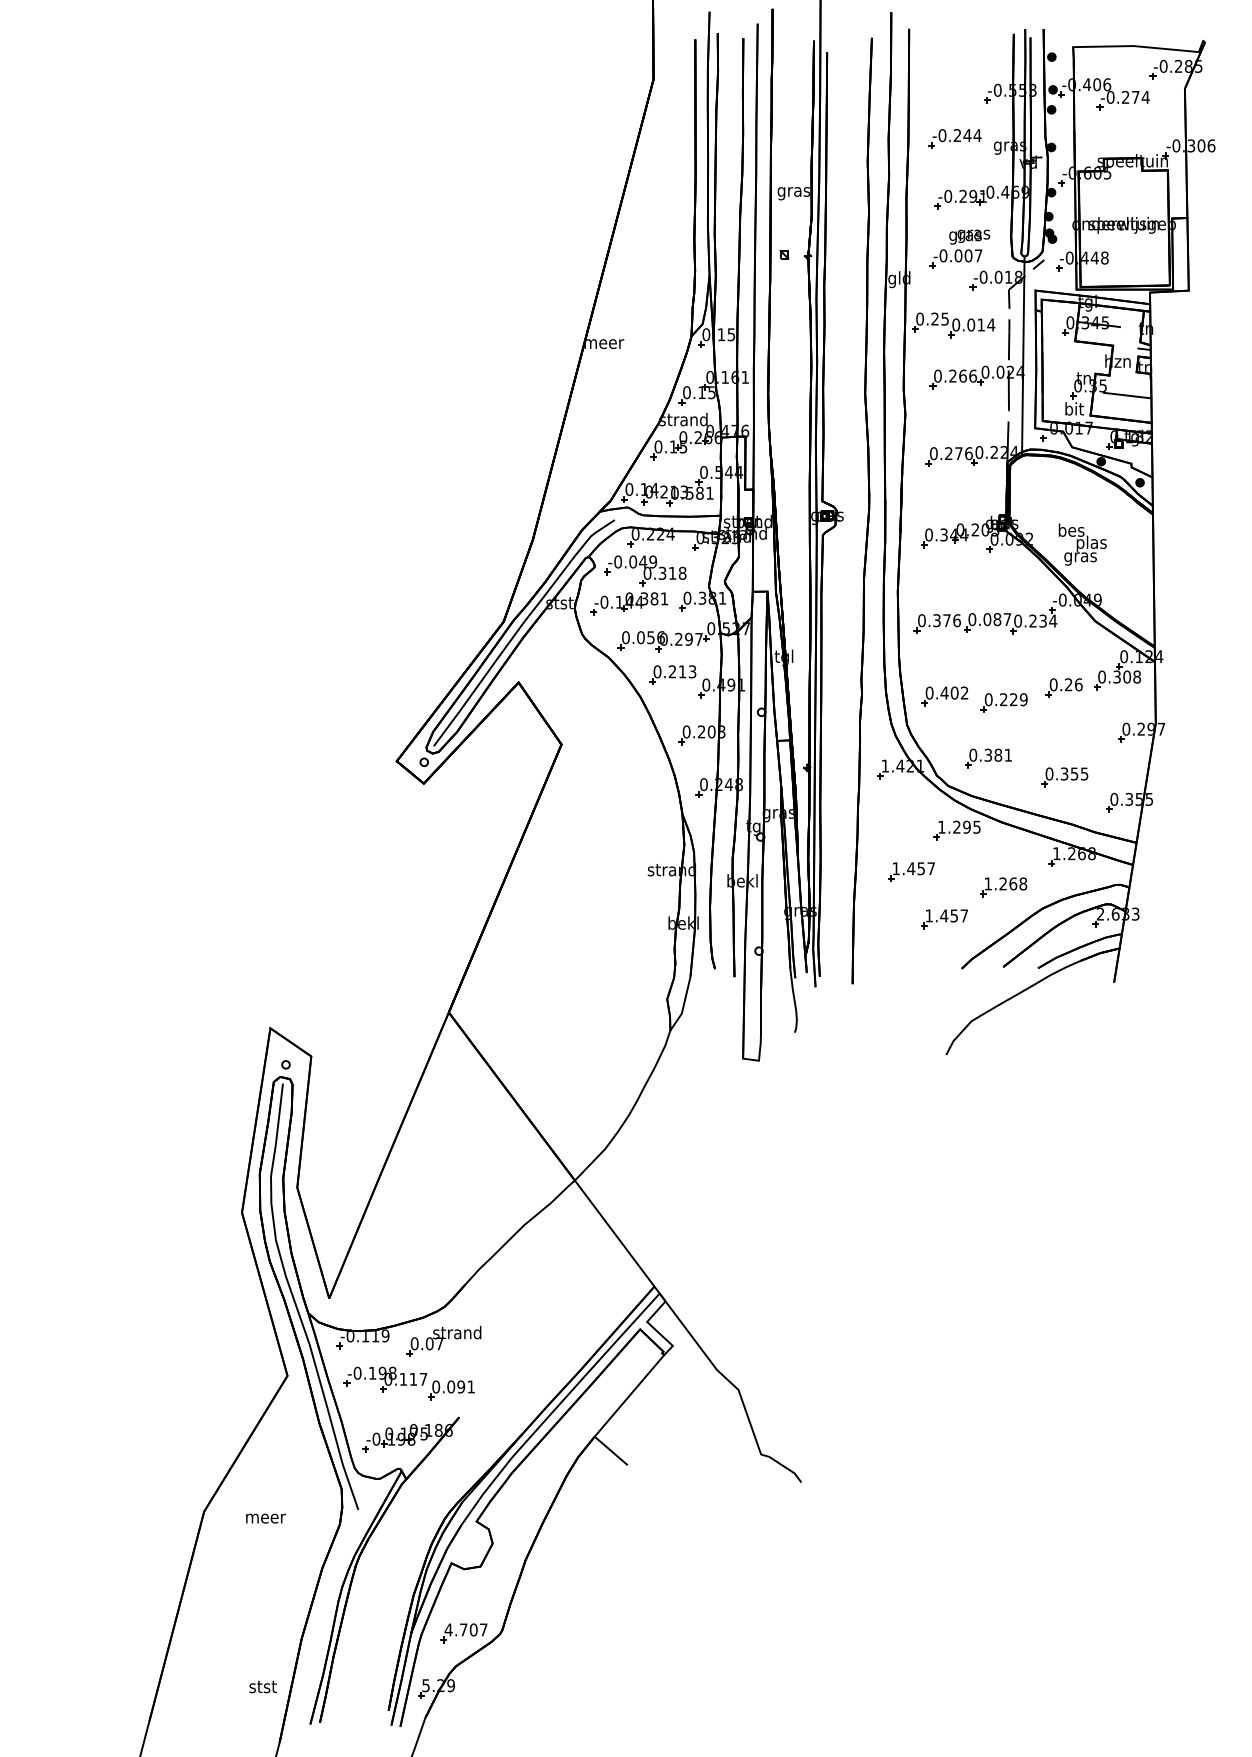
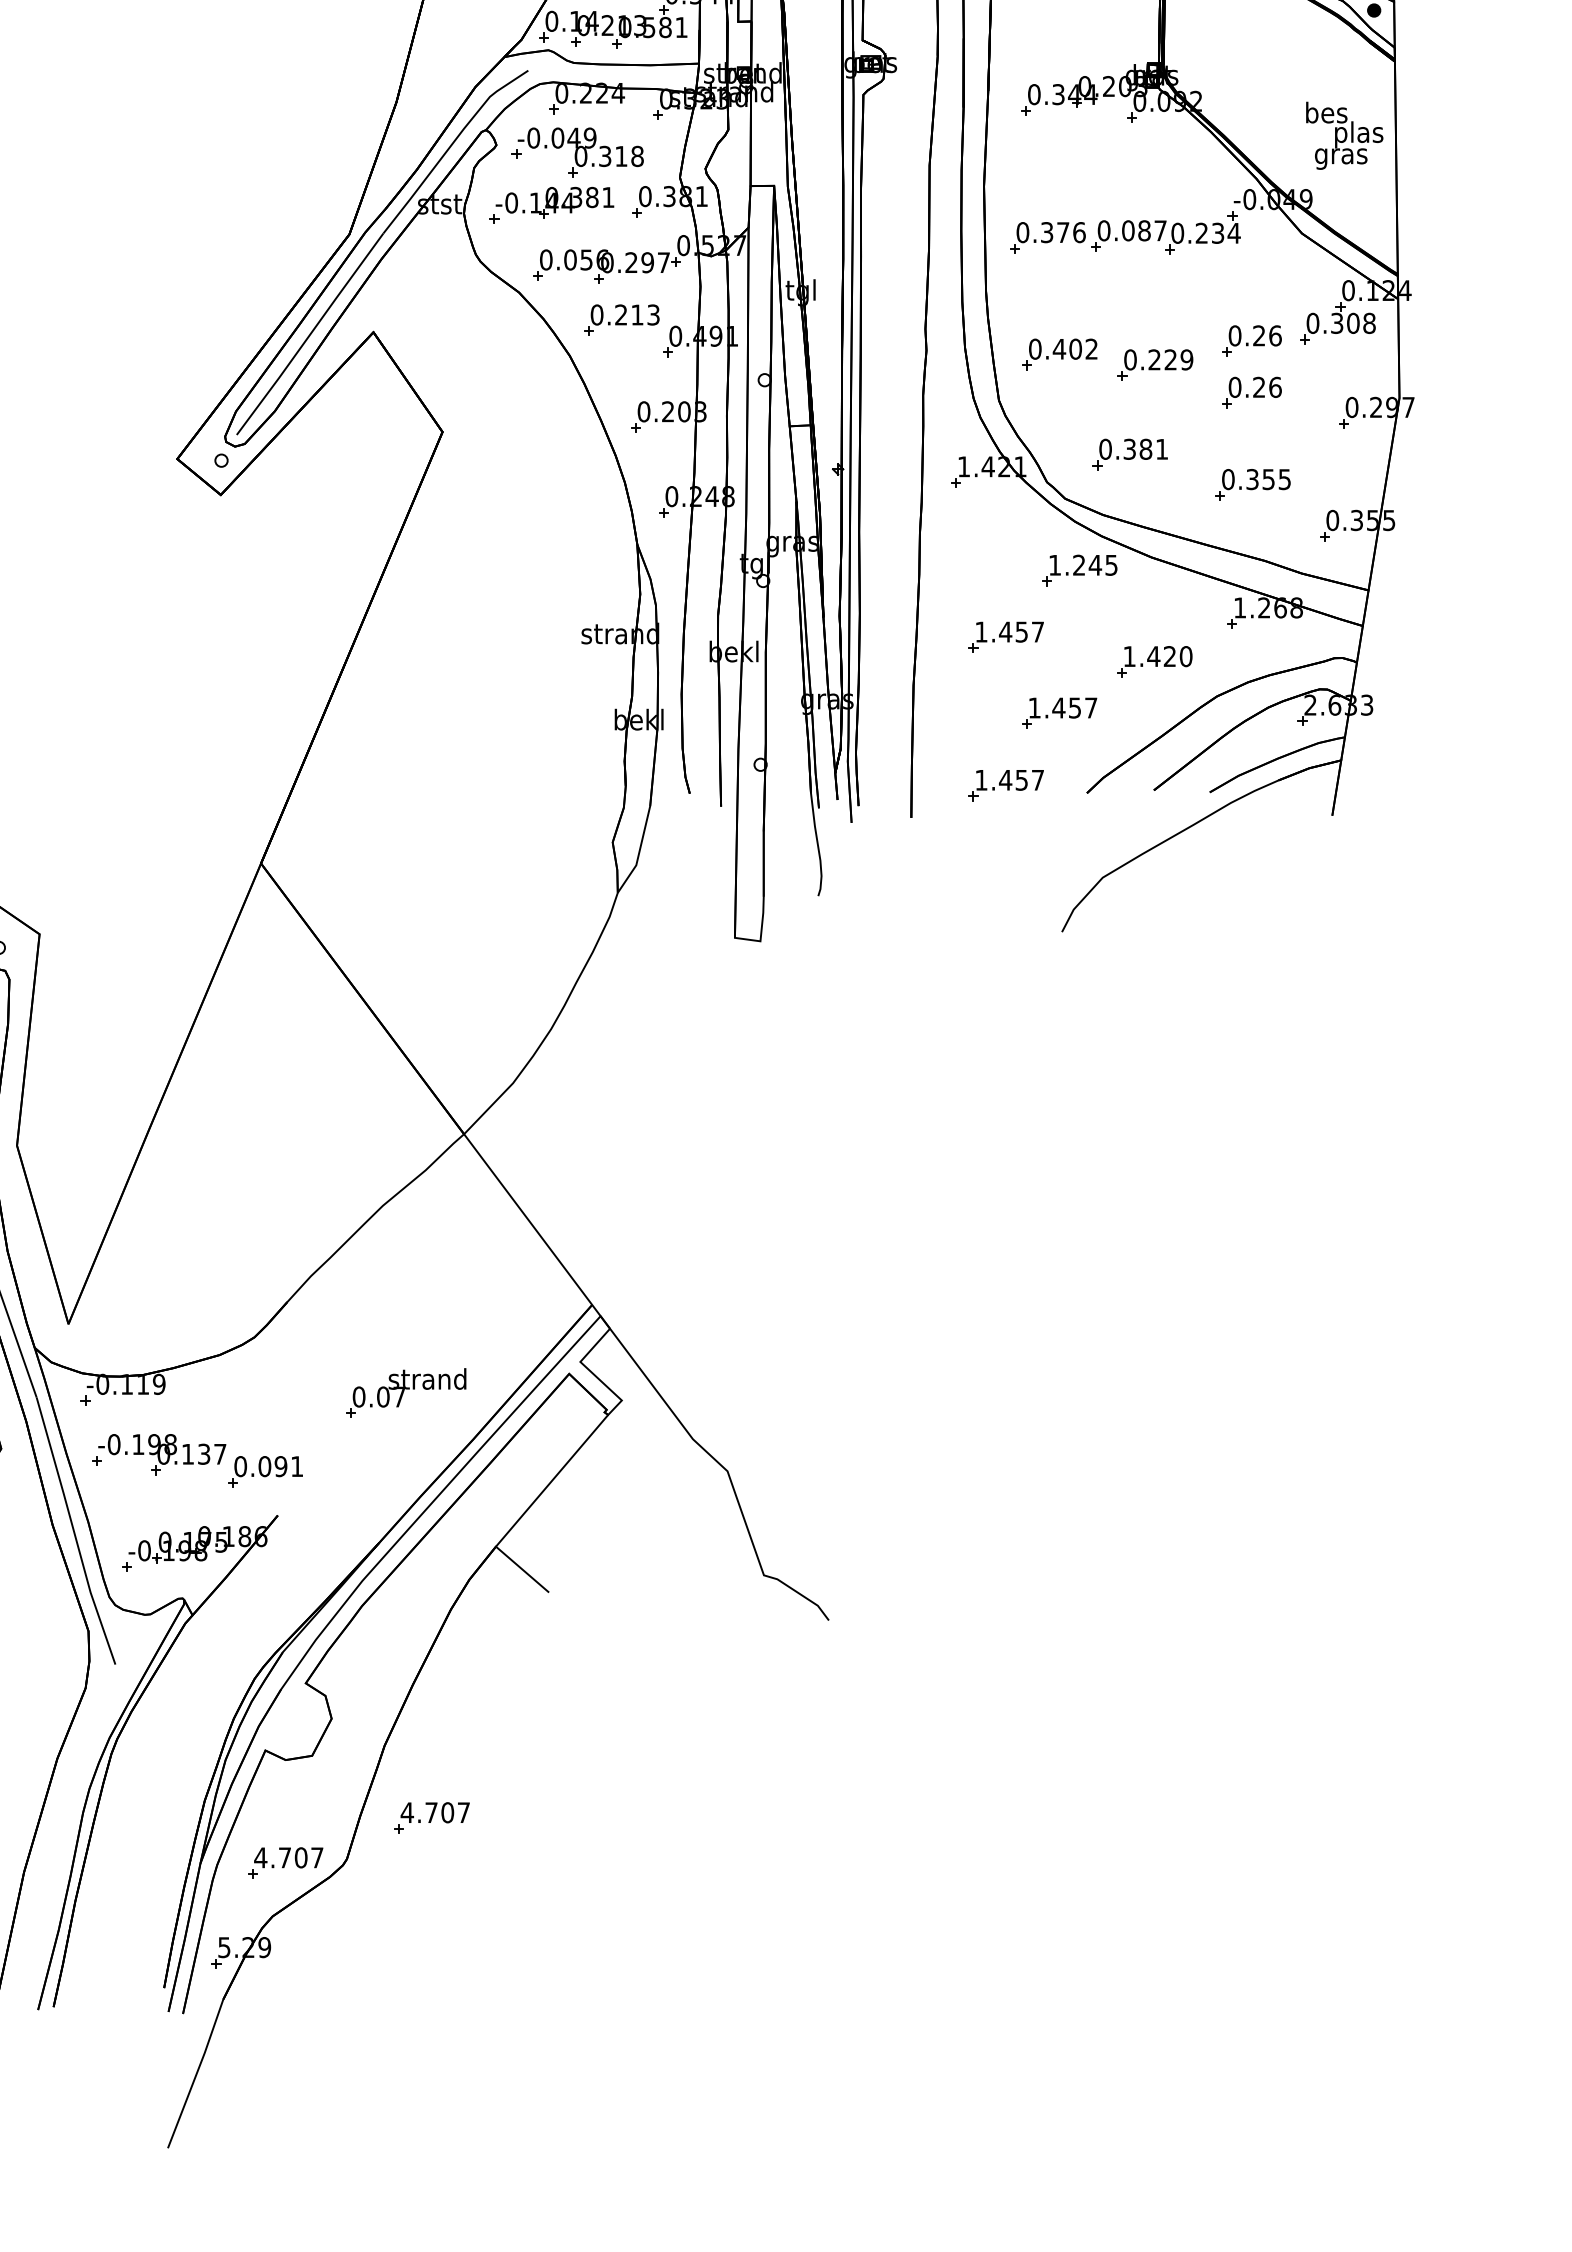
text: (1082, 544) -> (1344, 135), moved
part: (1063, 719) -> (1250, 391), added
text: (966, 826) -> (1094, 564), 1.295 -> 1.245
text: (1013, 883) -> (1170, 655), 1.268 -> 1.420
part: (911, 963) -> (1006, 784), added
part: (443, 1340) -> (405, 1391), moved
text: (413, 1378) -> (204, 1452), 0.117 -> 0.137
part: (554, 1605) -> (431, 1818), added

